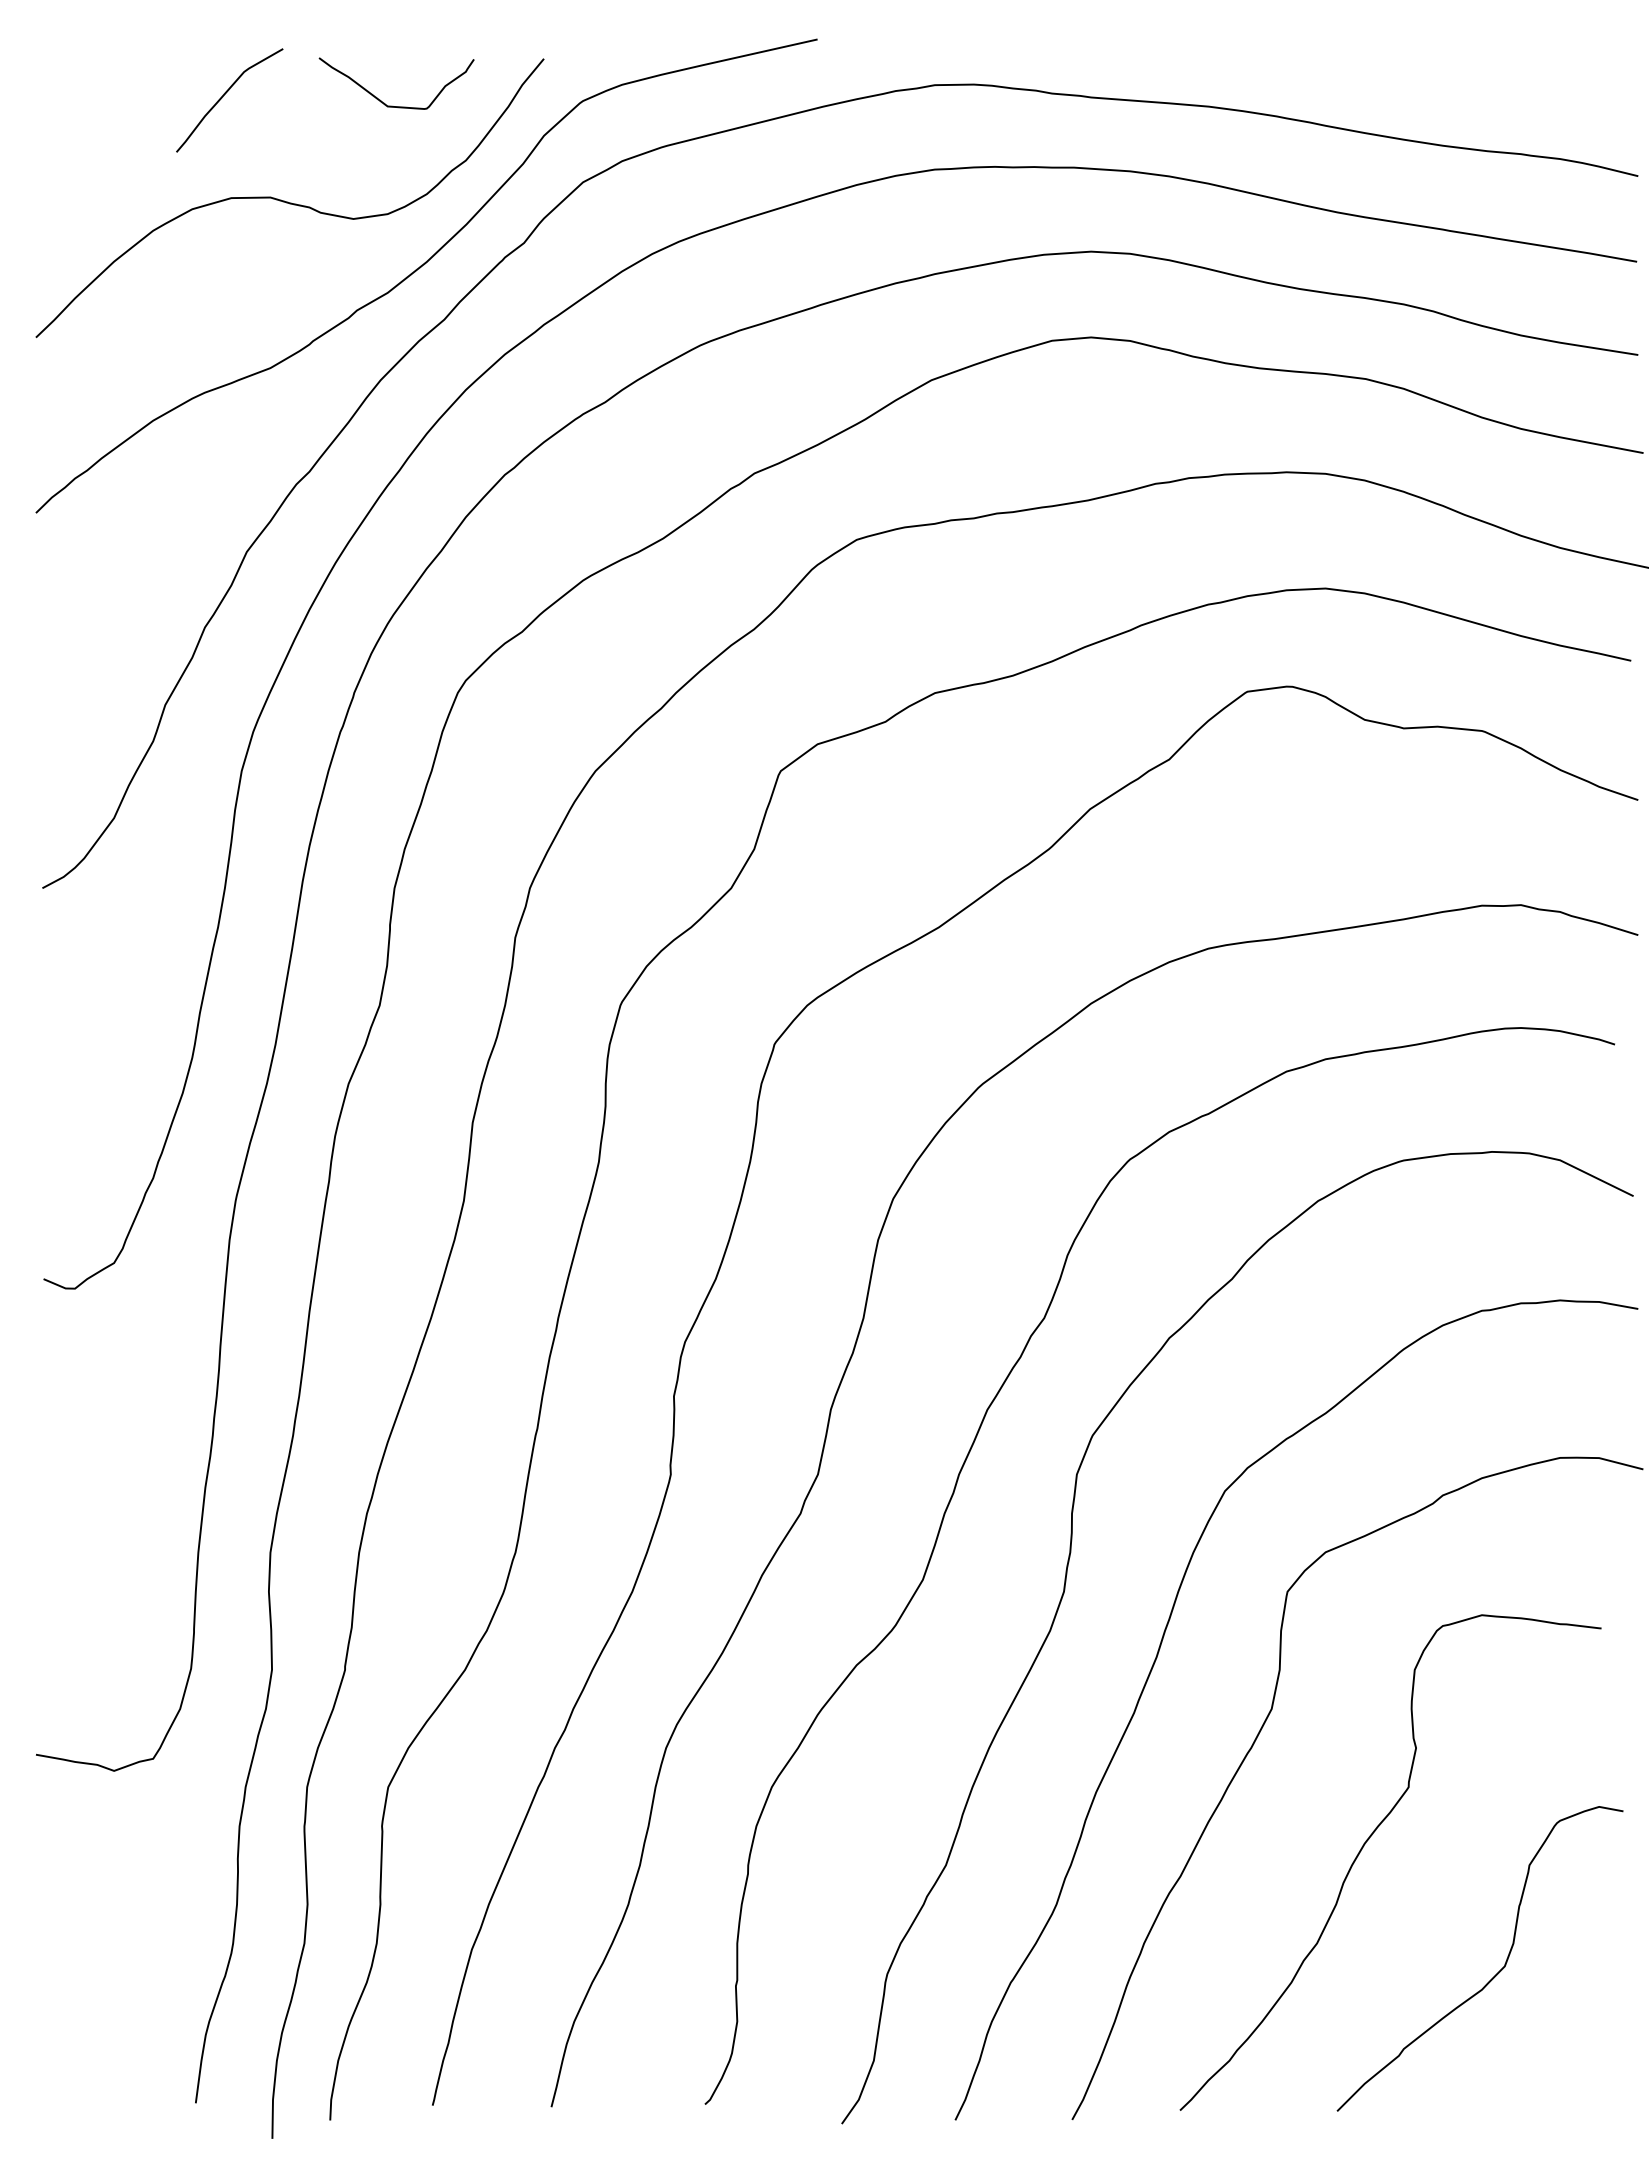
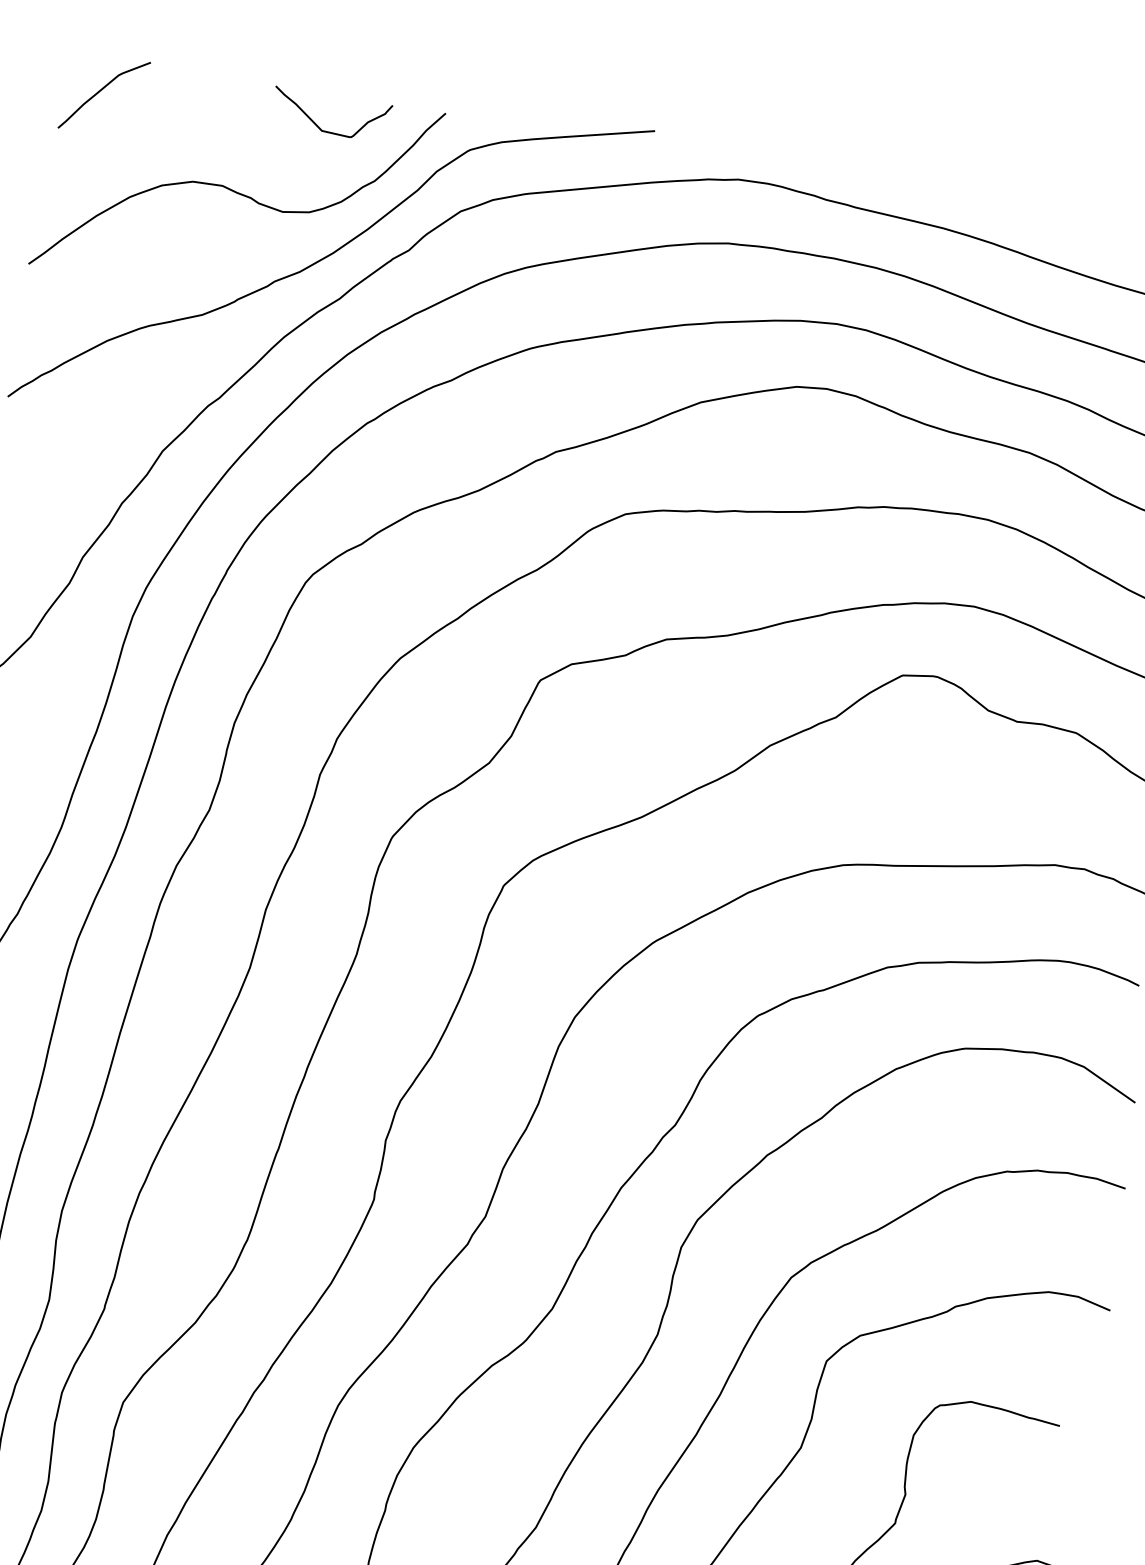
curve: (224, 95) -> (101, 90), moved

